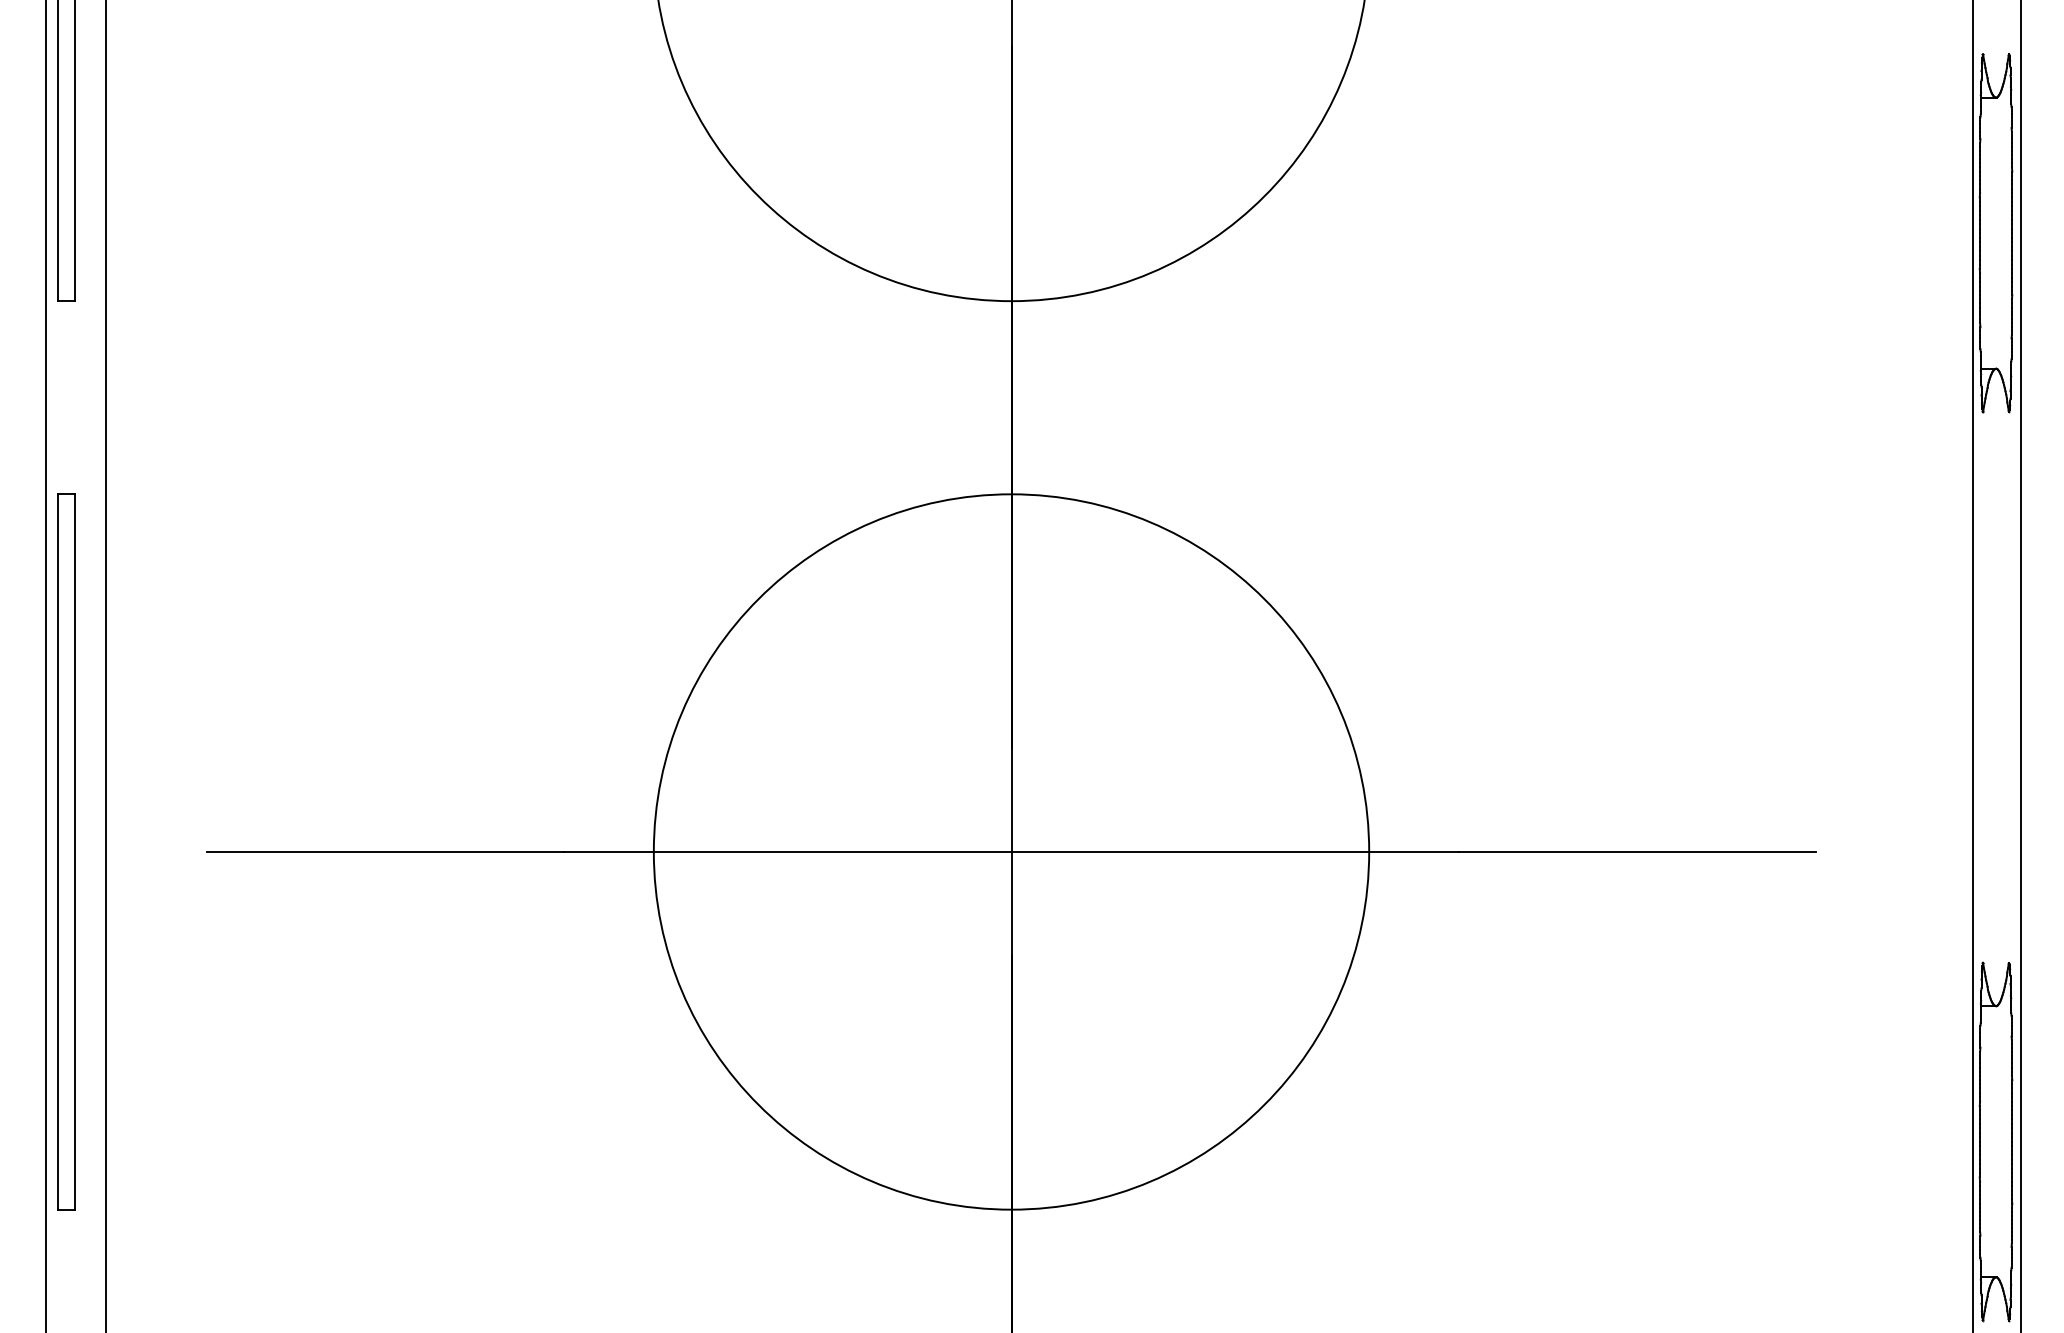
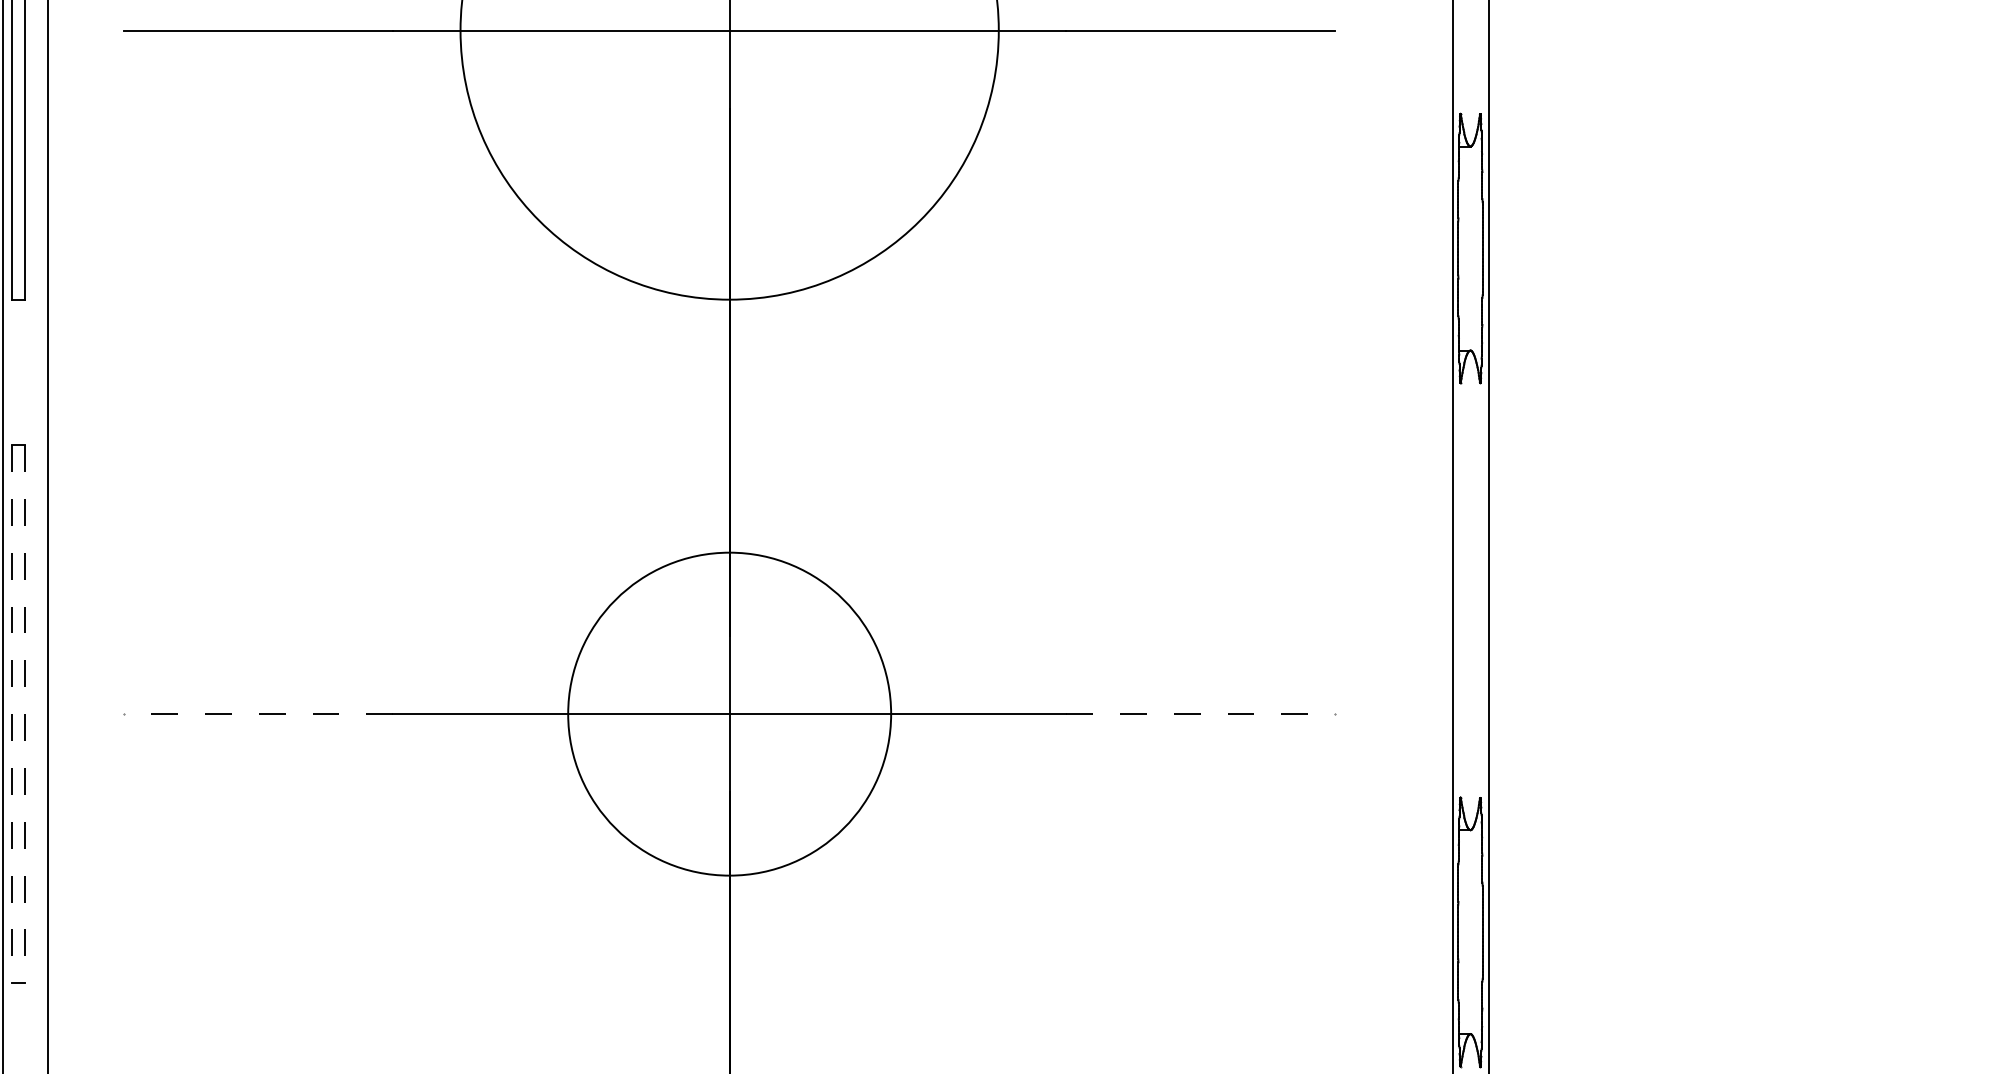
line: (58, 852) -> (12, 714), solid -> dashed
line: (75, 852) -> (25, 714), solid -> dashed
line: (385, 852) -> (258, 714), solid -> dashed
circle: (1011, 852) -> (729, 714), size x0.6
line: (1637, 852) -> (1200, 714), solid -> dashed

